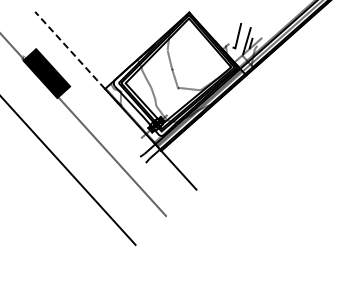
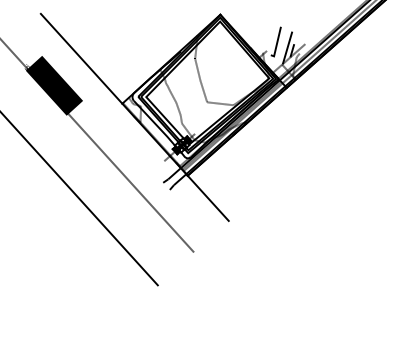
line: (69, 50) -> (80, 58), dashed -> solid

